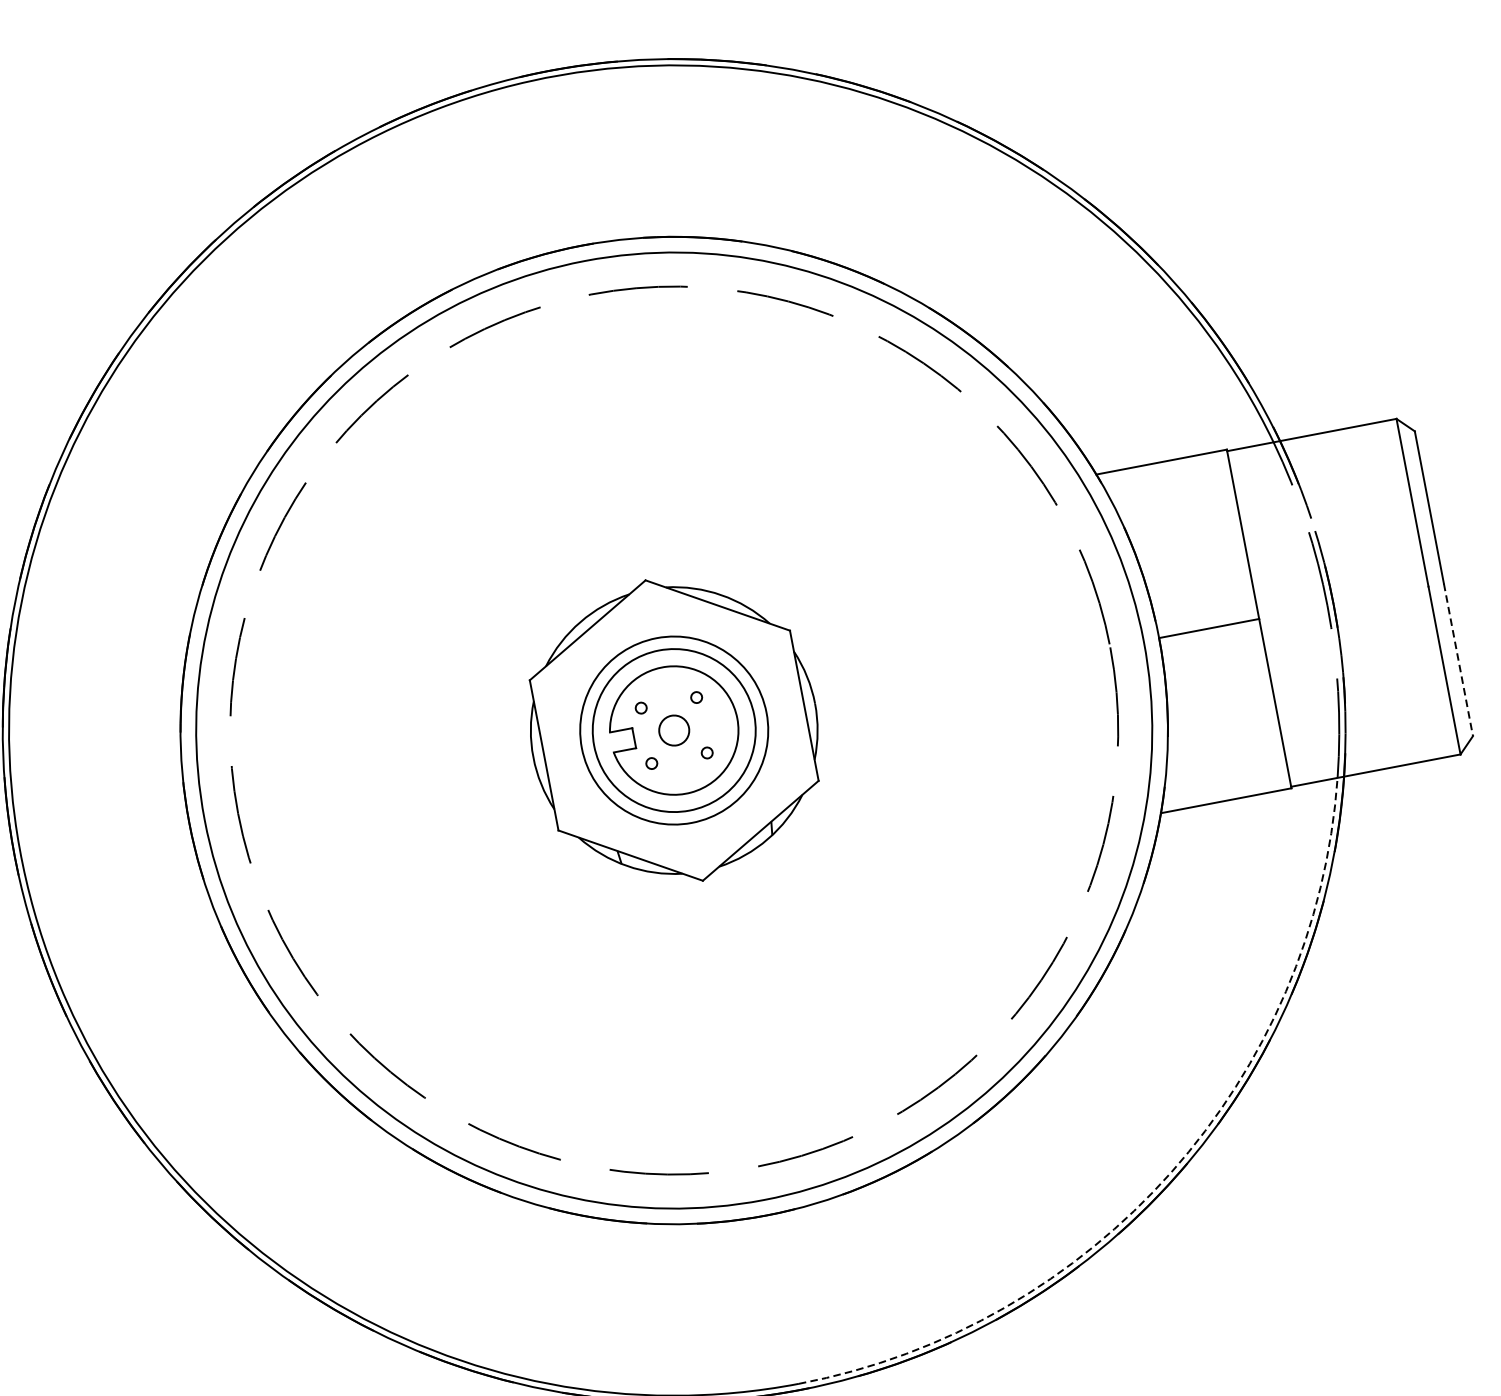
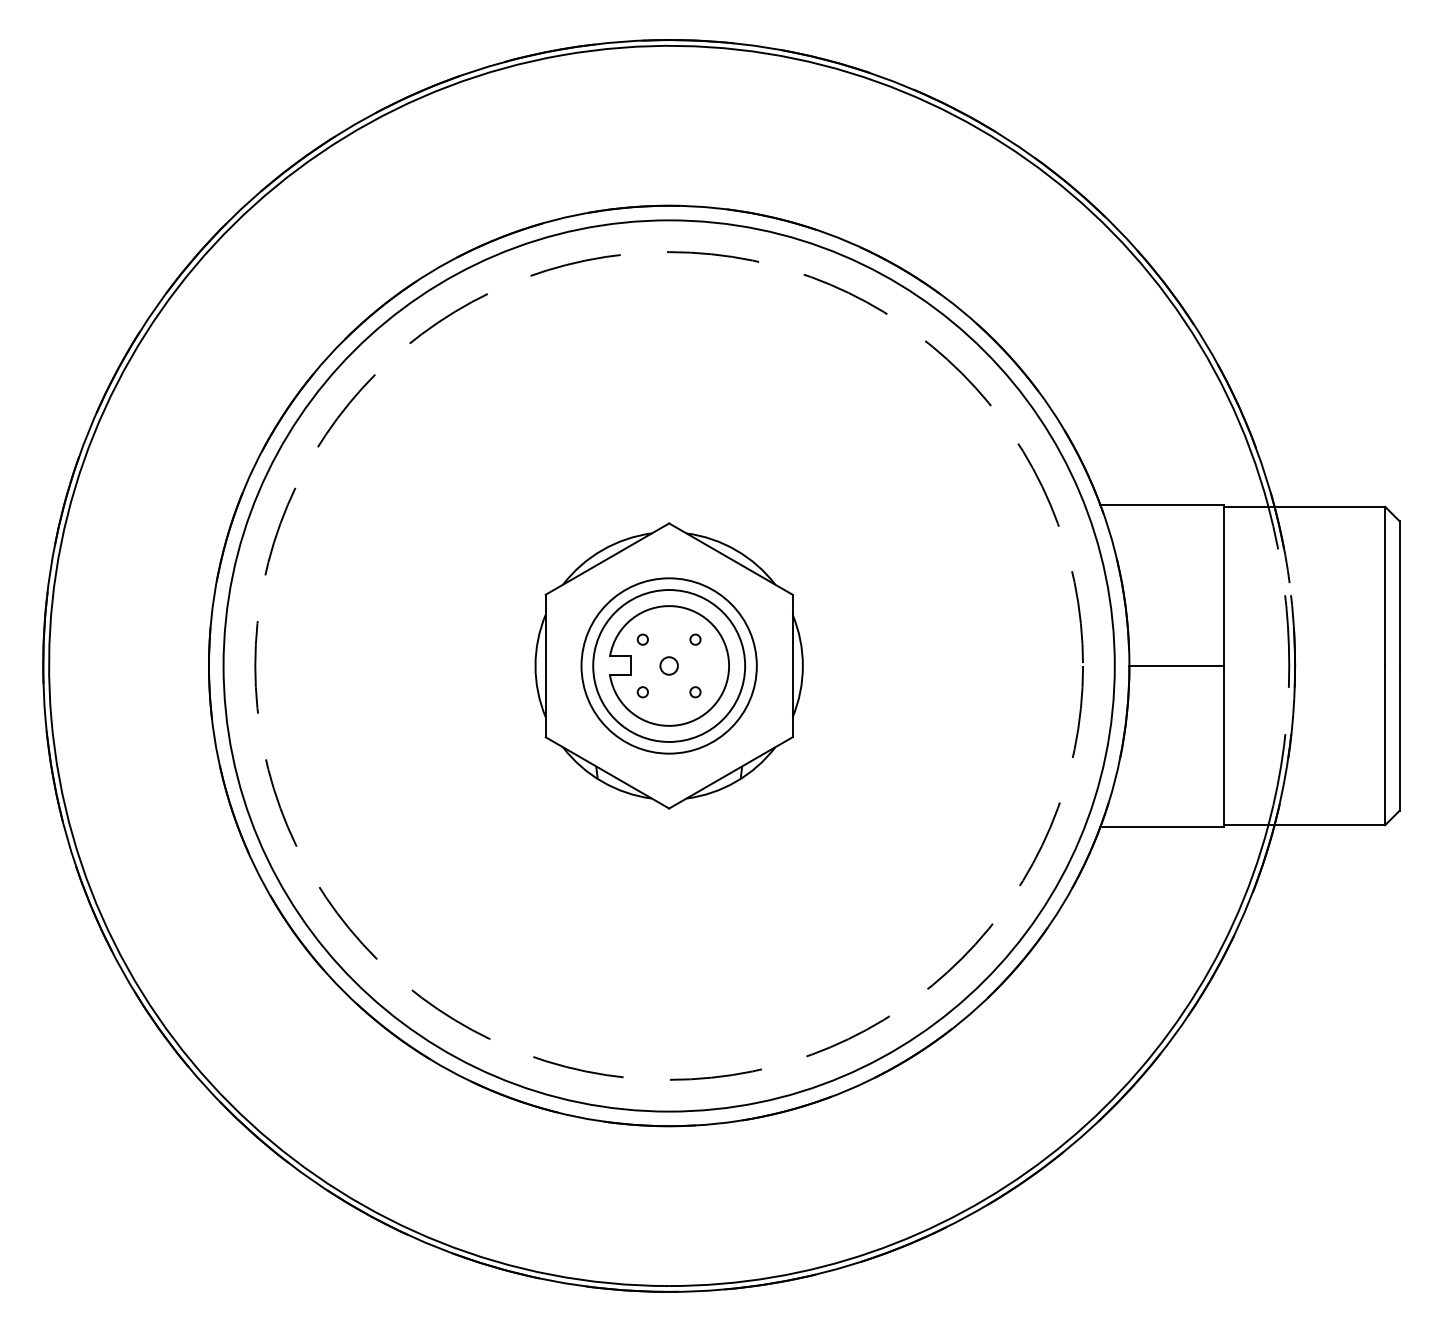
line: (1458, 660) -> (1399, 738), dashed -> solid
circle: (673, 730) -> (668, 665), size x0.62
arc: (1171, 1172) -> (1047, 1157), dashed -> solid

